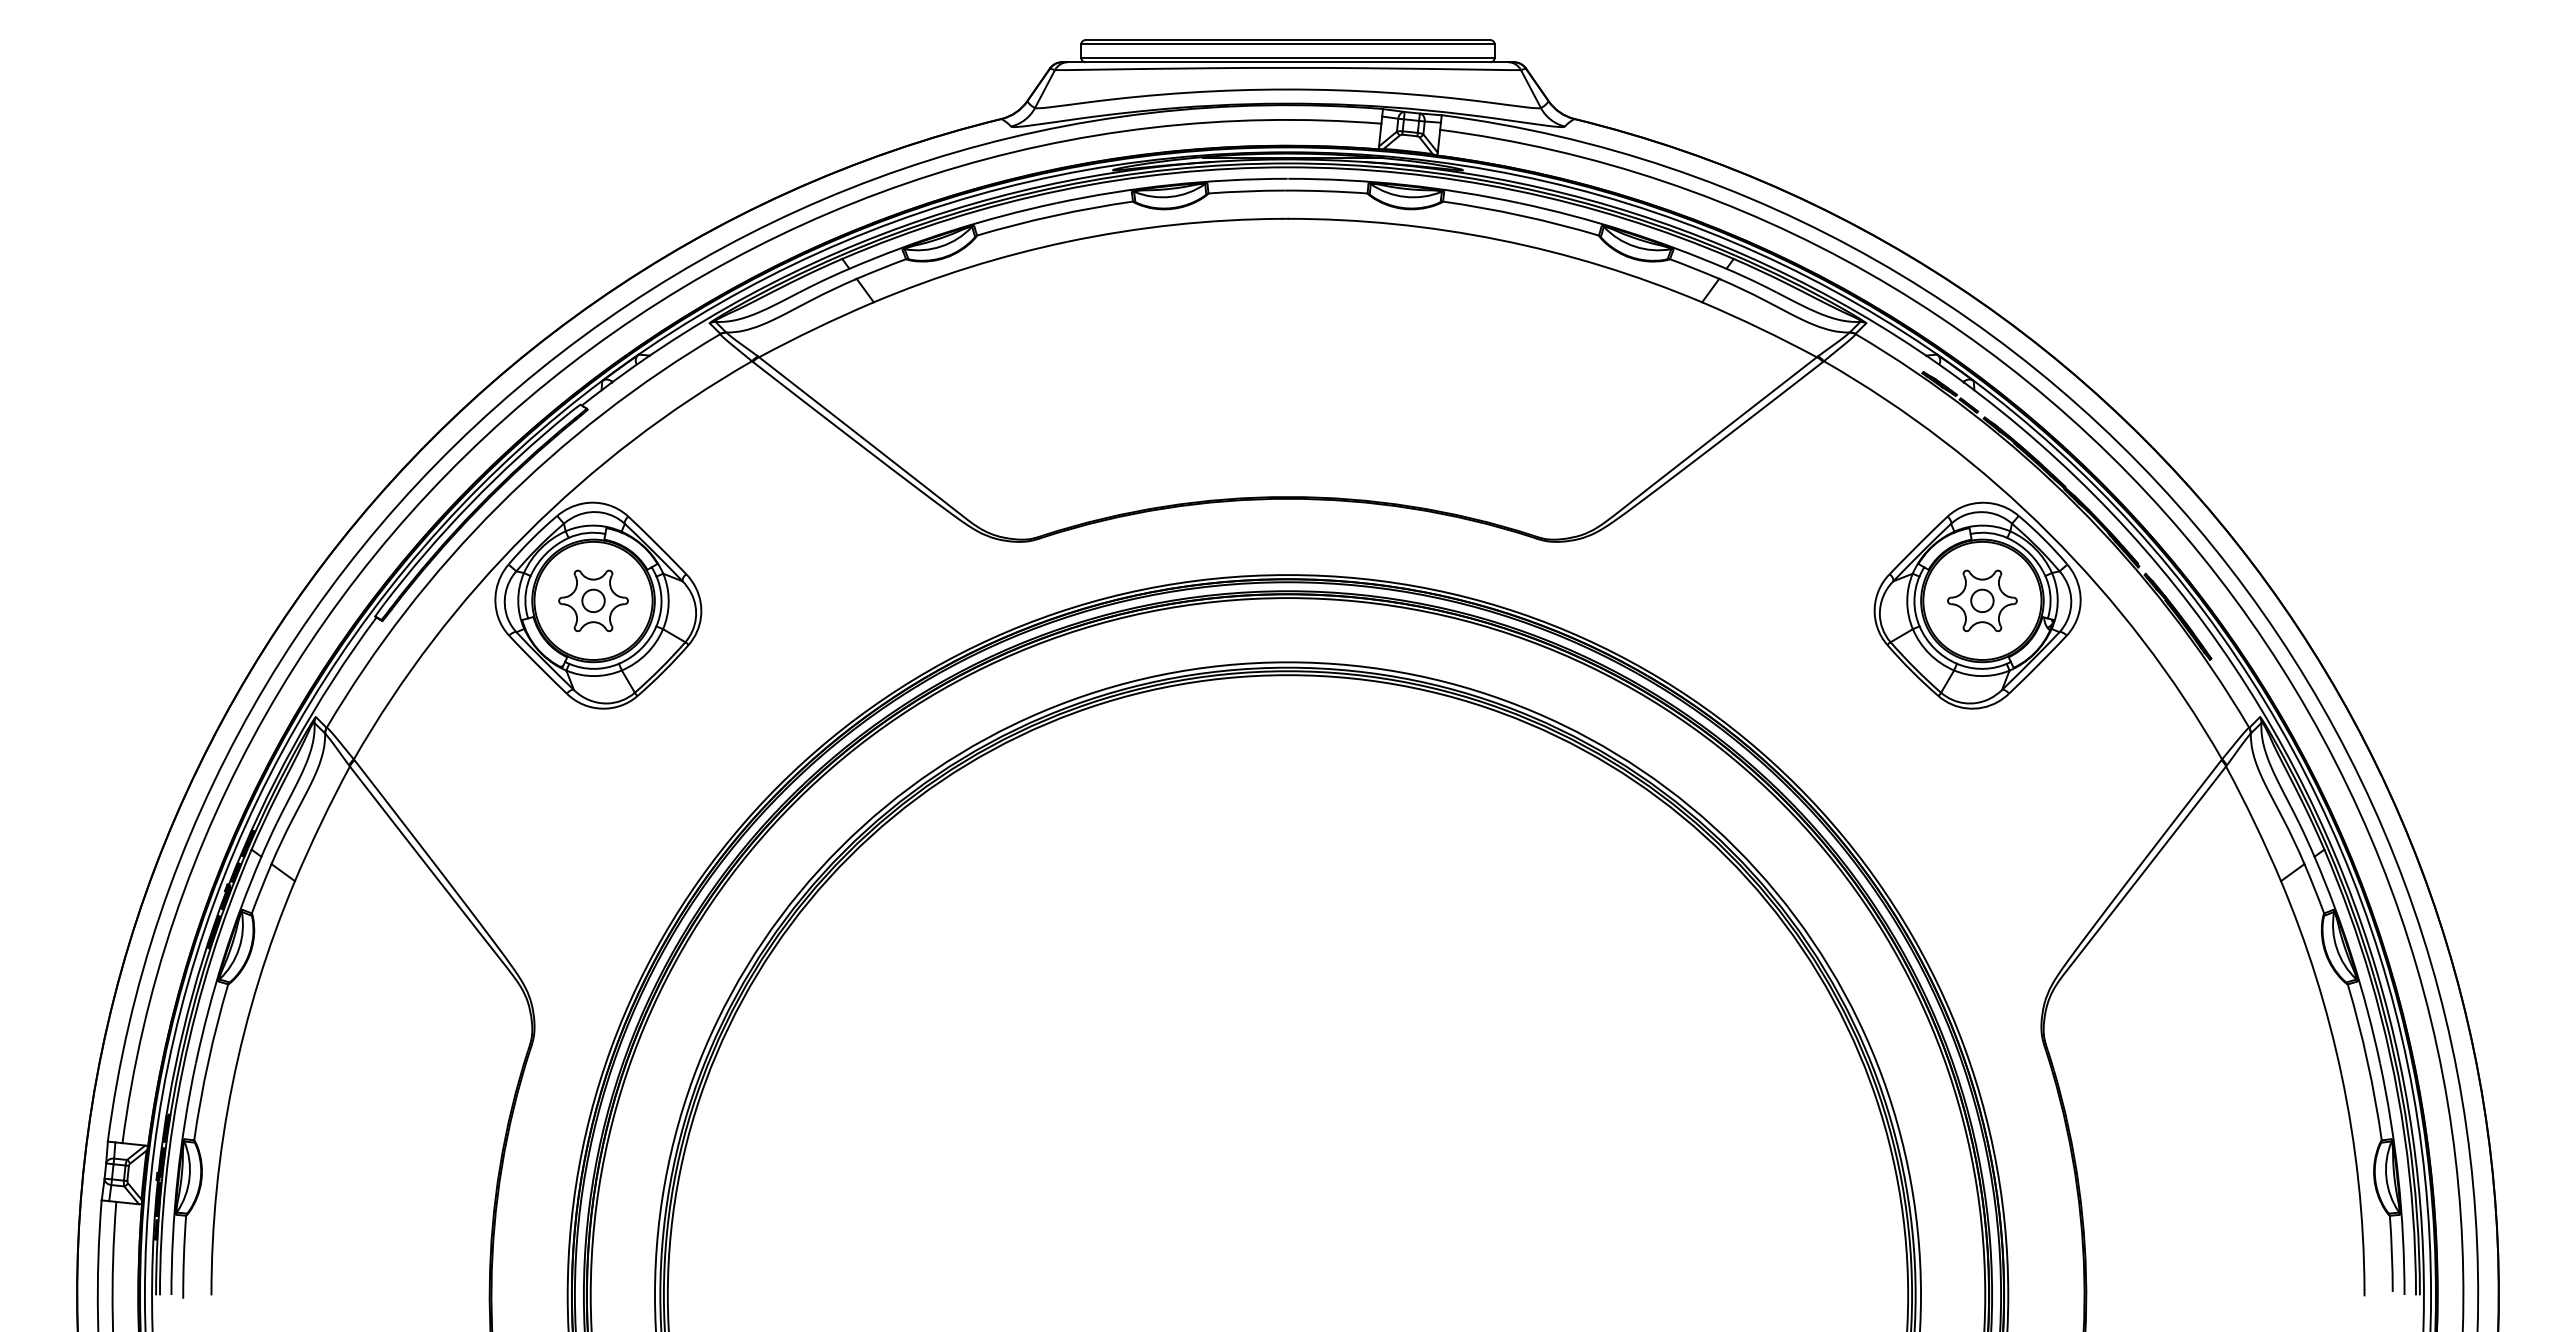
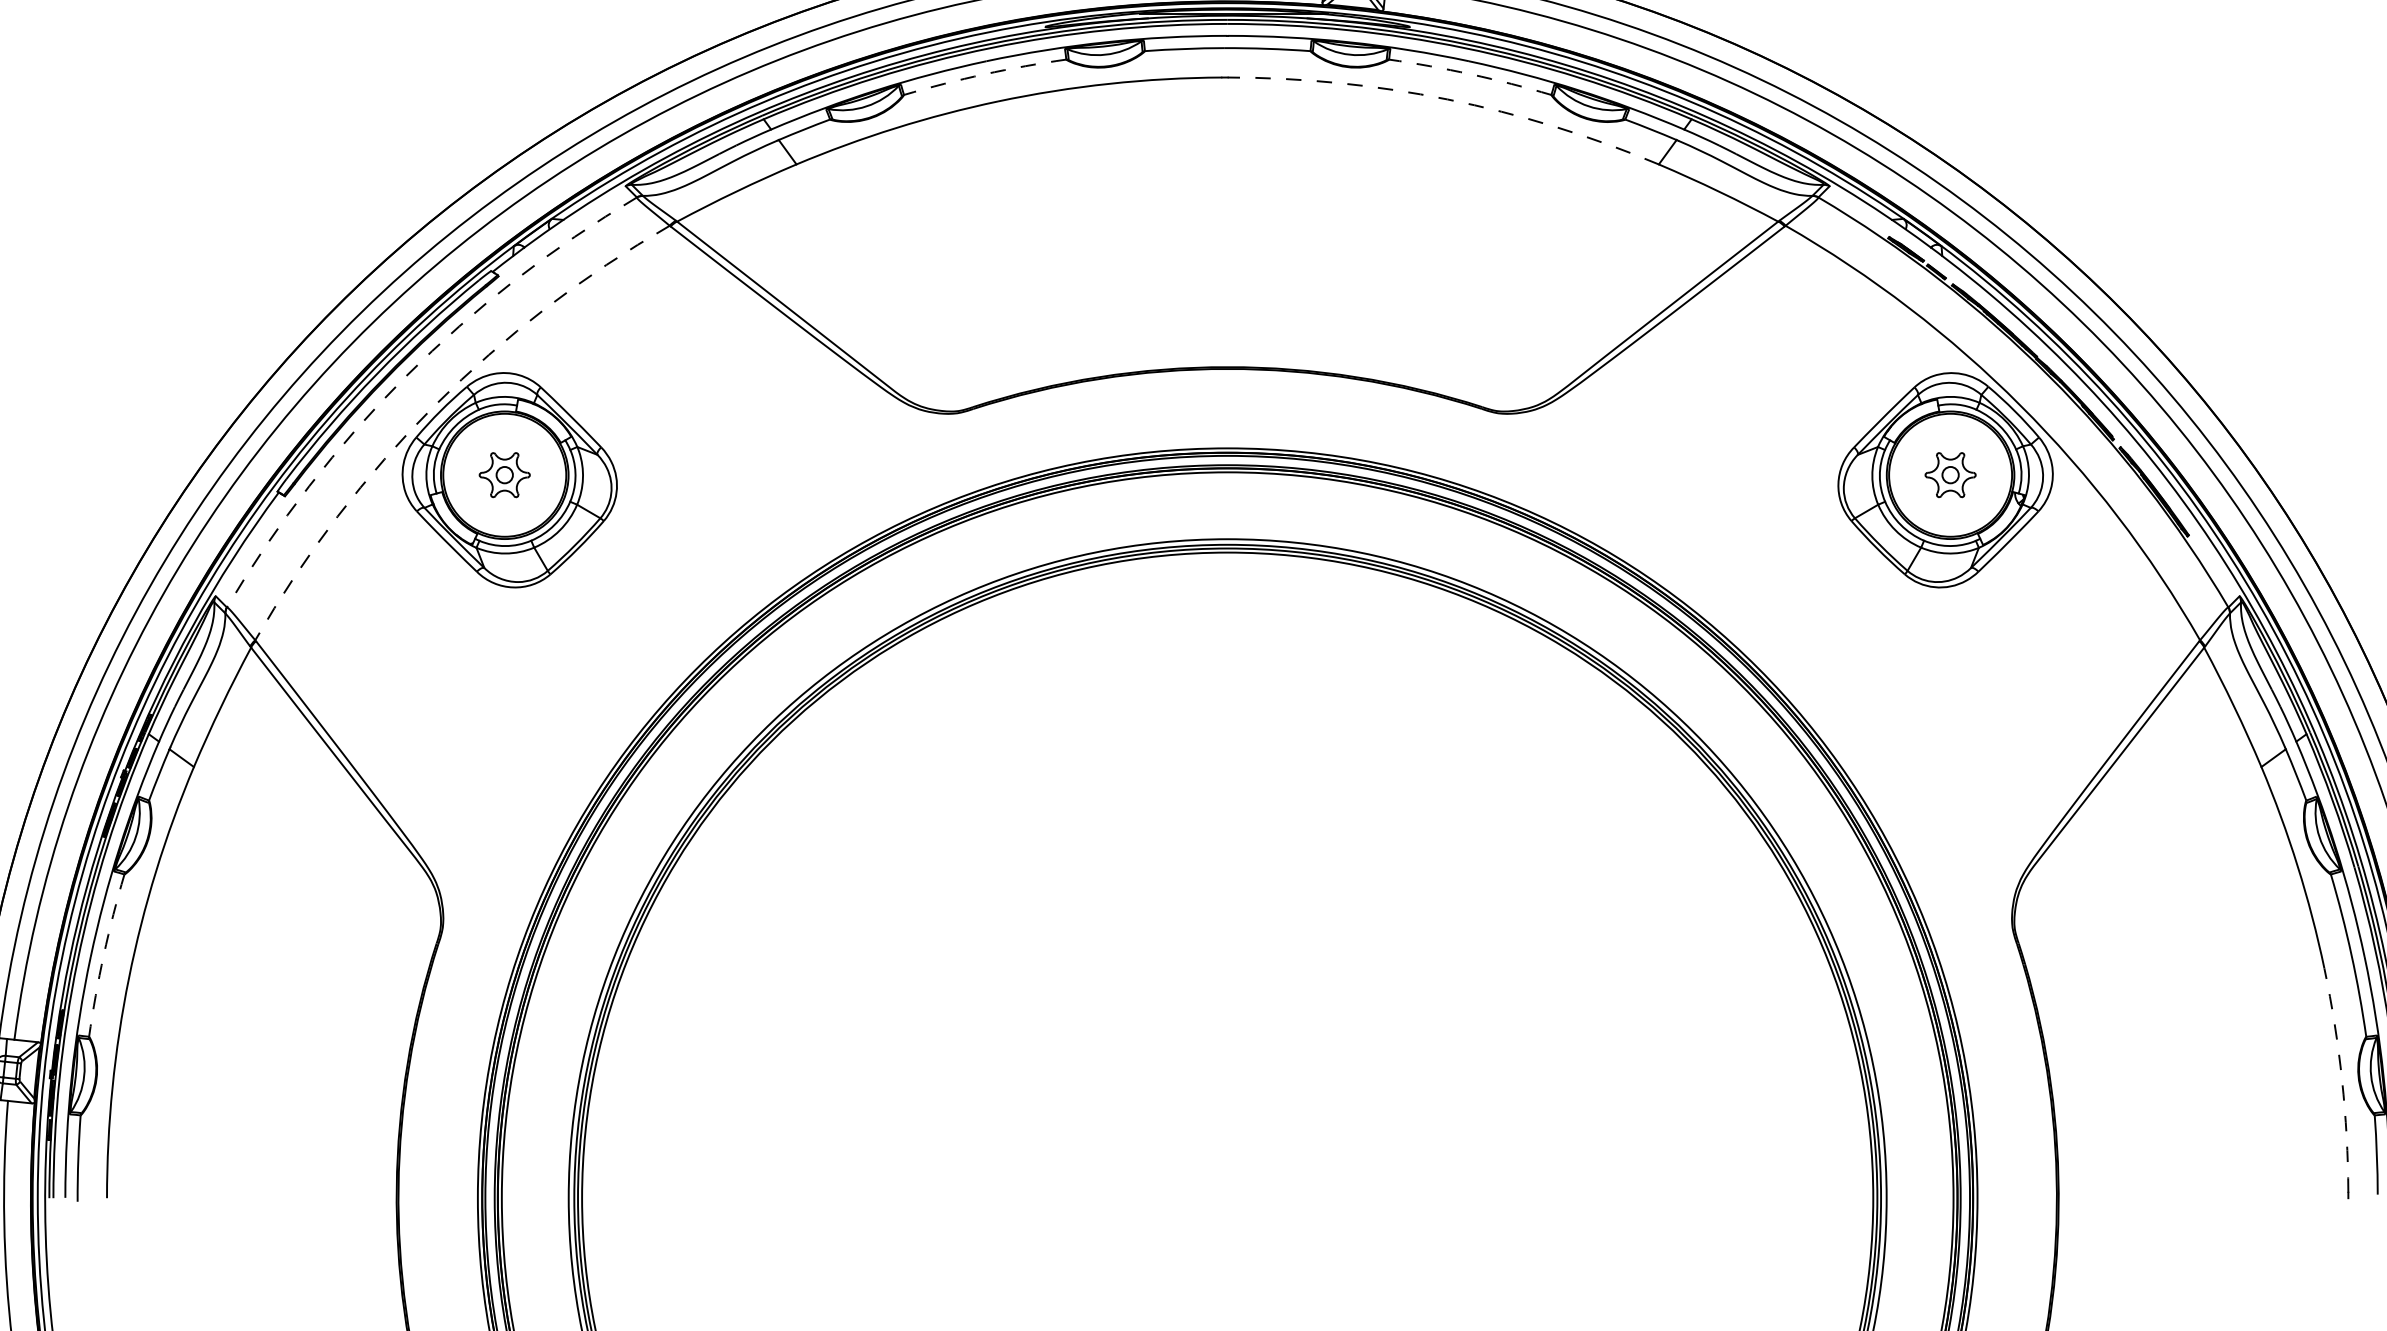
arc: (1054, 215) -> (984, 74), solid -> dashed
arc: (1521, 215) -> (1470, 74), solid -> dashed
arc: (1499, 239) -> (1447, 99), solid -> dashed
arc: (498, 506) -> (405, 376), solid -> dashed
arc: (526, 533) -> (434, 405), solid -> dashed
part: (593, 600) -> (504, 474), size x0.7
part: (1982, 600) -> (1950, 474), size x0.7
arc: (208, 1061) -> (103, 954), solid -> dashed
arc: (2358, 1181) -> (2342, 1079), solid -> dashed

